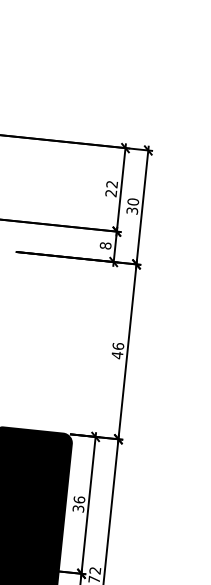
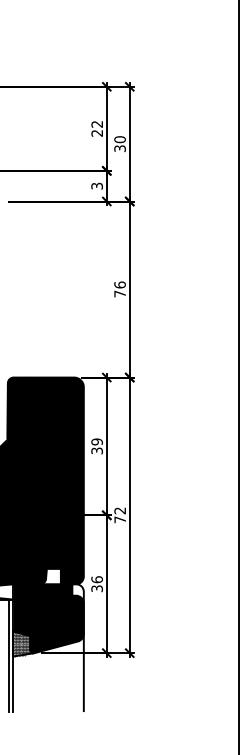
text: (105, 245) -> (96, 185), 8 -> 3
text: (116, 354) -> (119, 293), 46 -> 76
text: (78, 499) -> (96, 441), 36 -> 39

